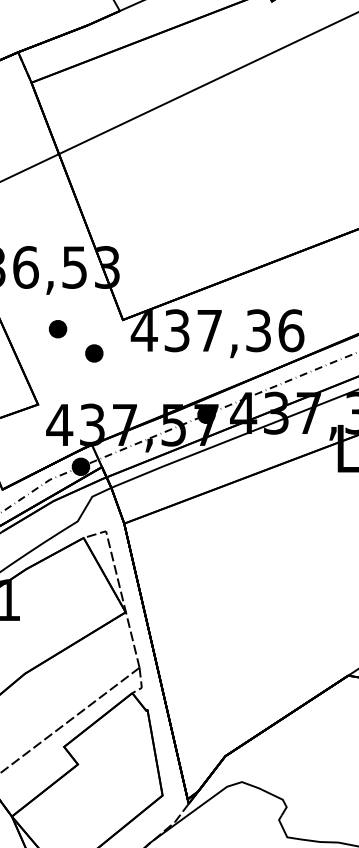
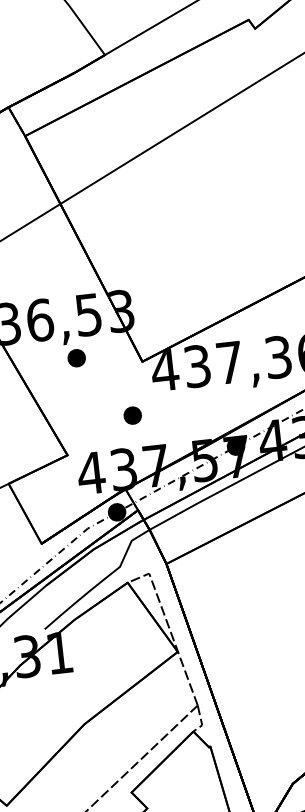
part: (58, 329) -> (77, 358), moved
part: (94, 353) -> (132, 415), moved

